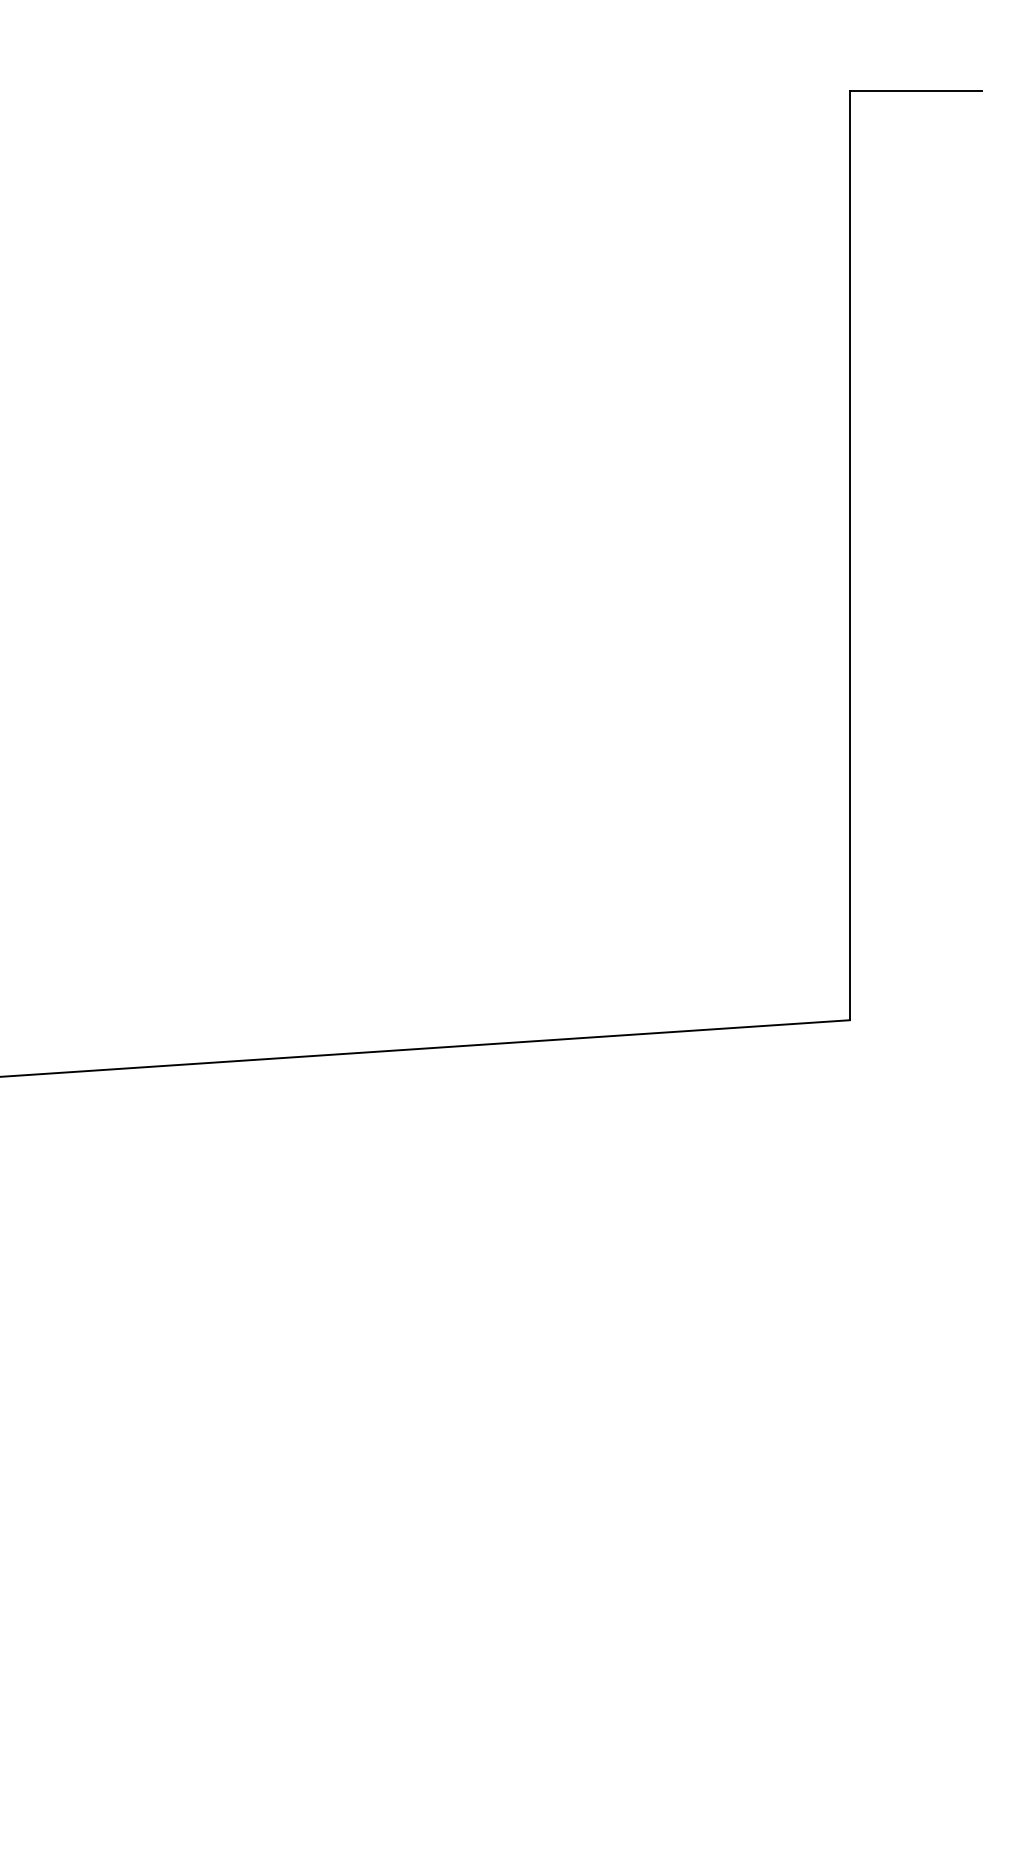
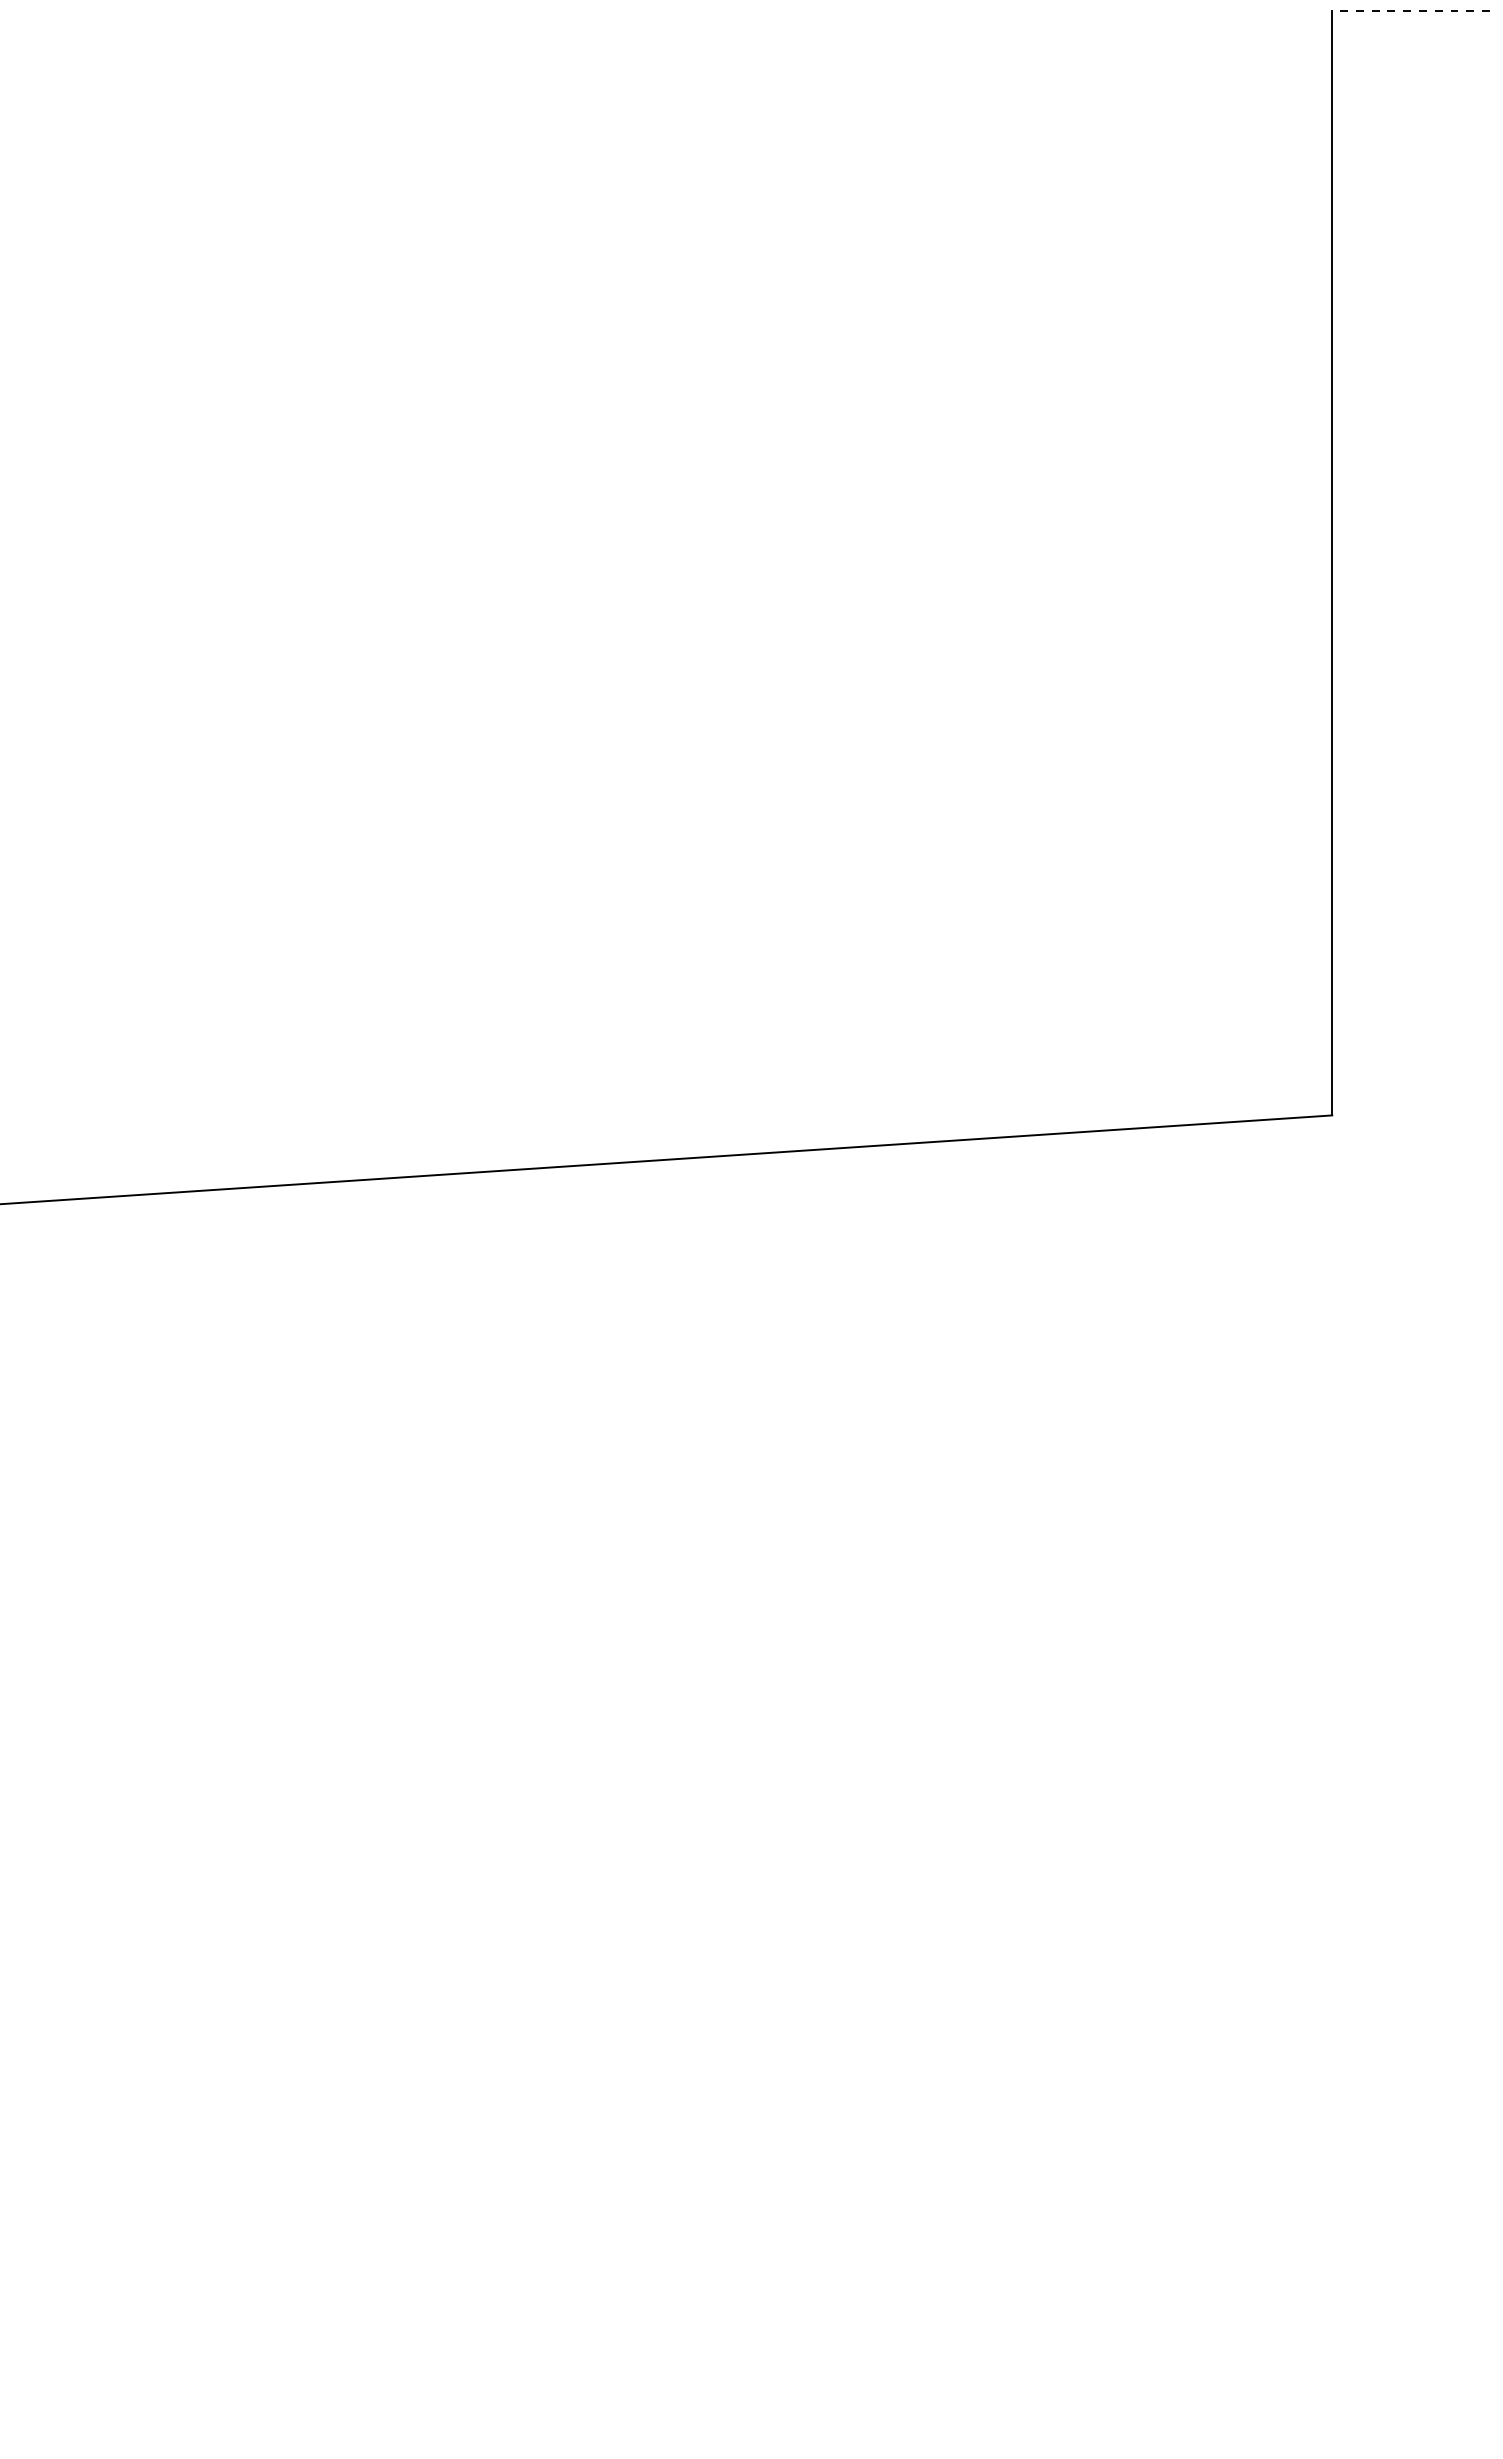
line: (916, 91) -> (1411, 11), solid -> dashed

